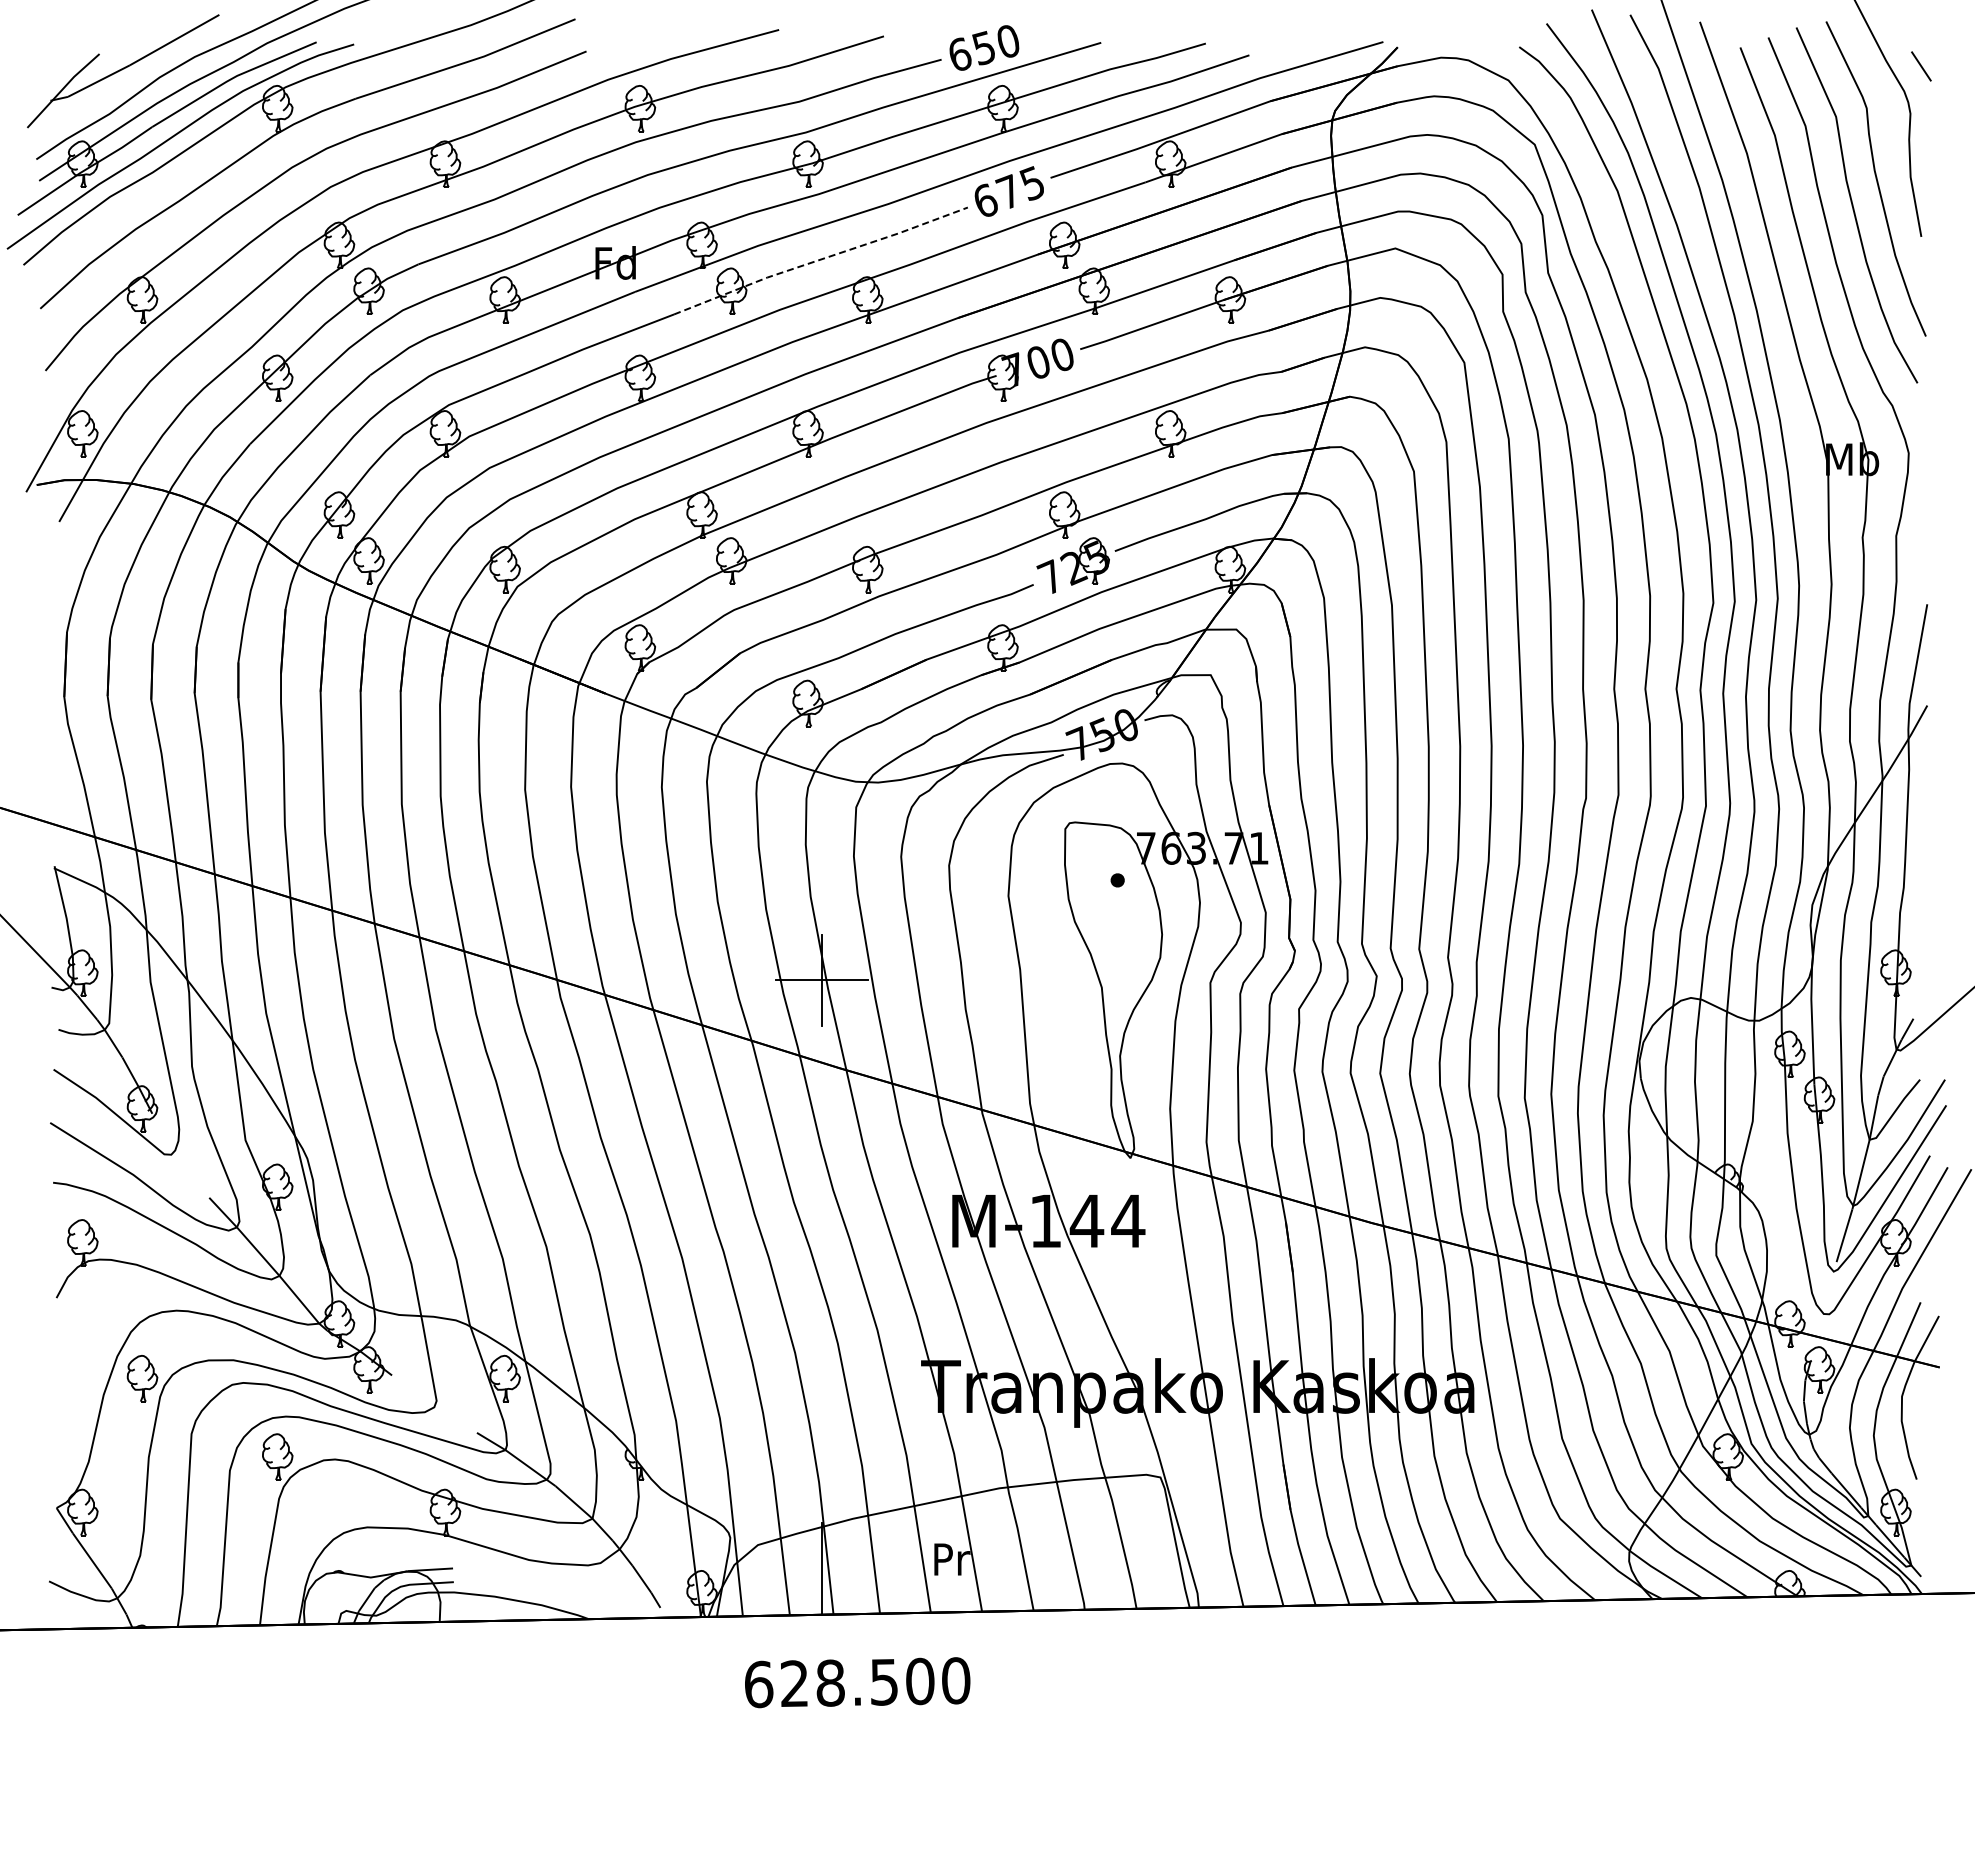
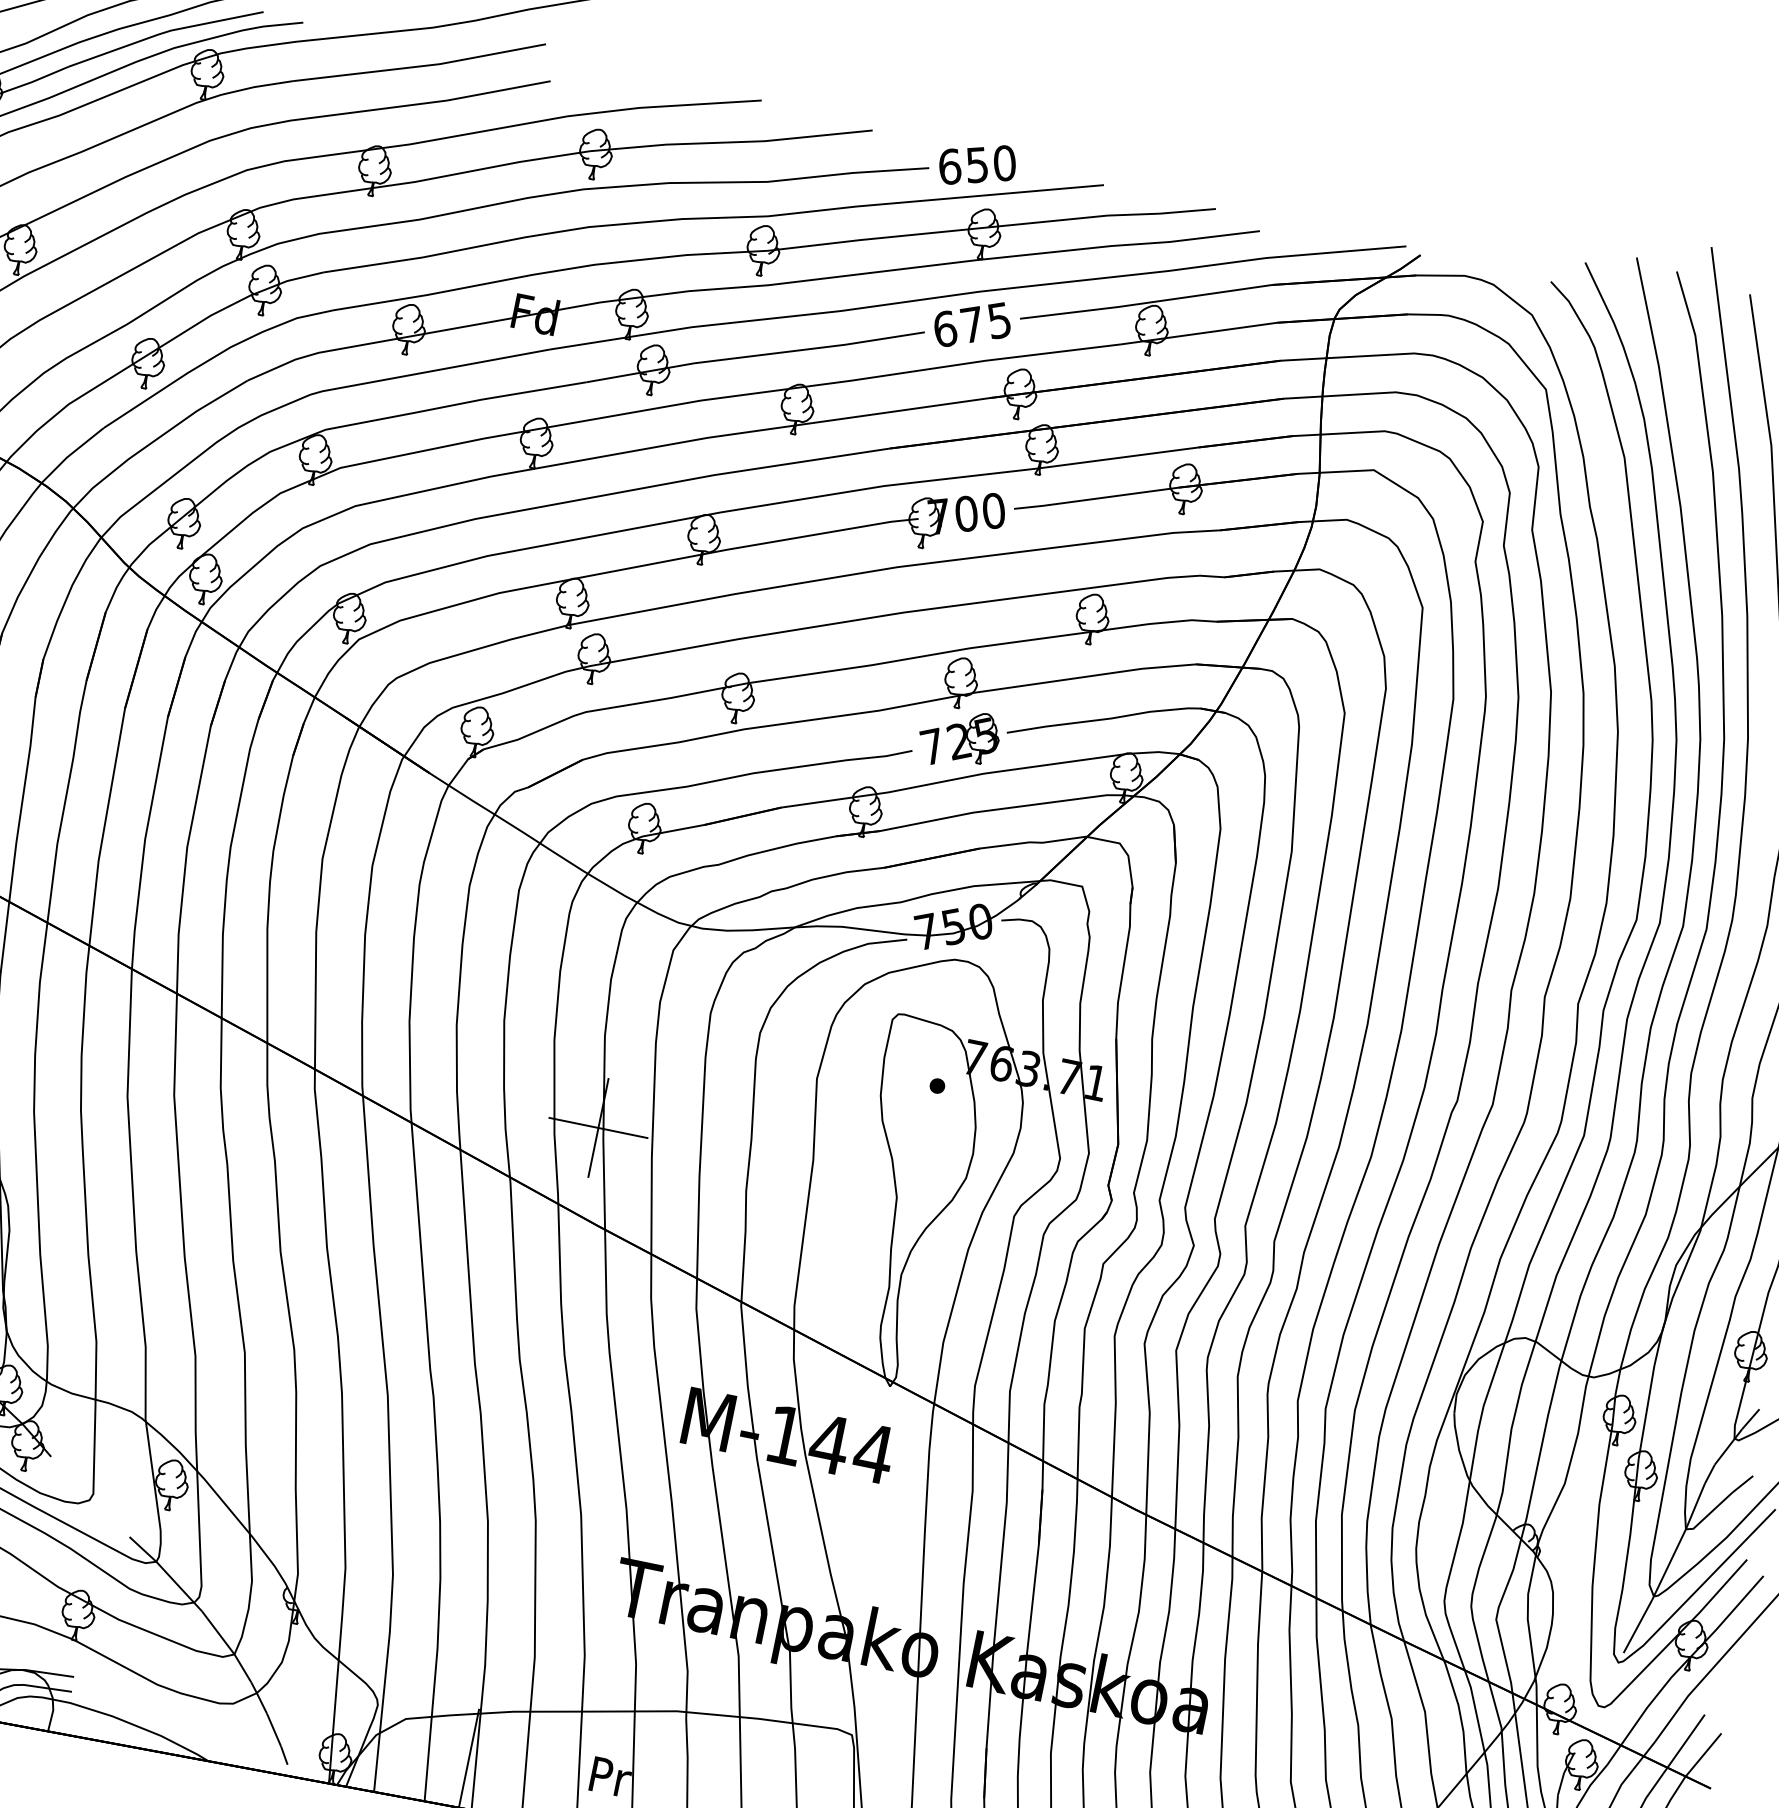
line: (820, 259) -> (755, 355), dashed -> solid

